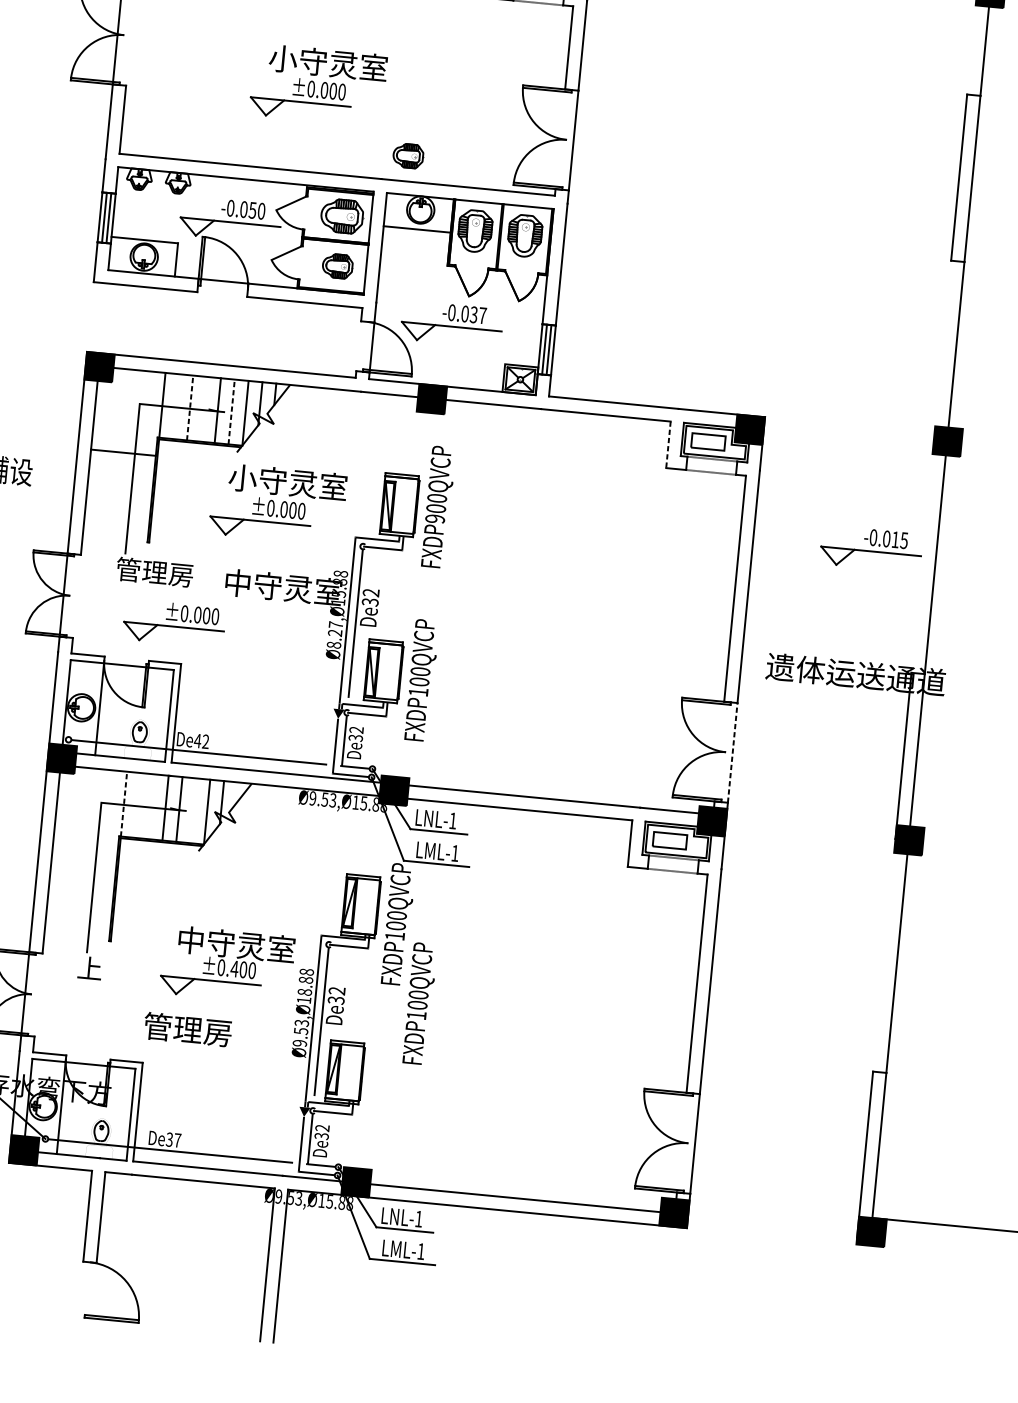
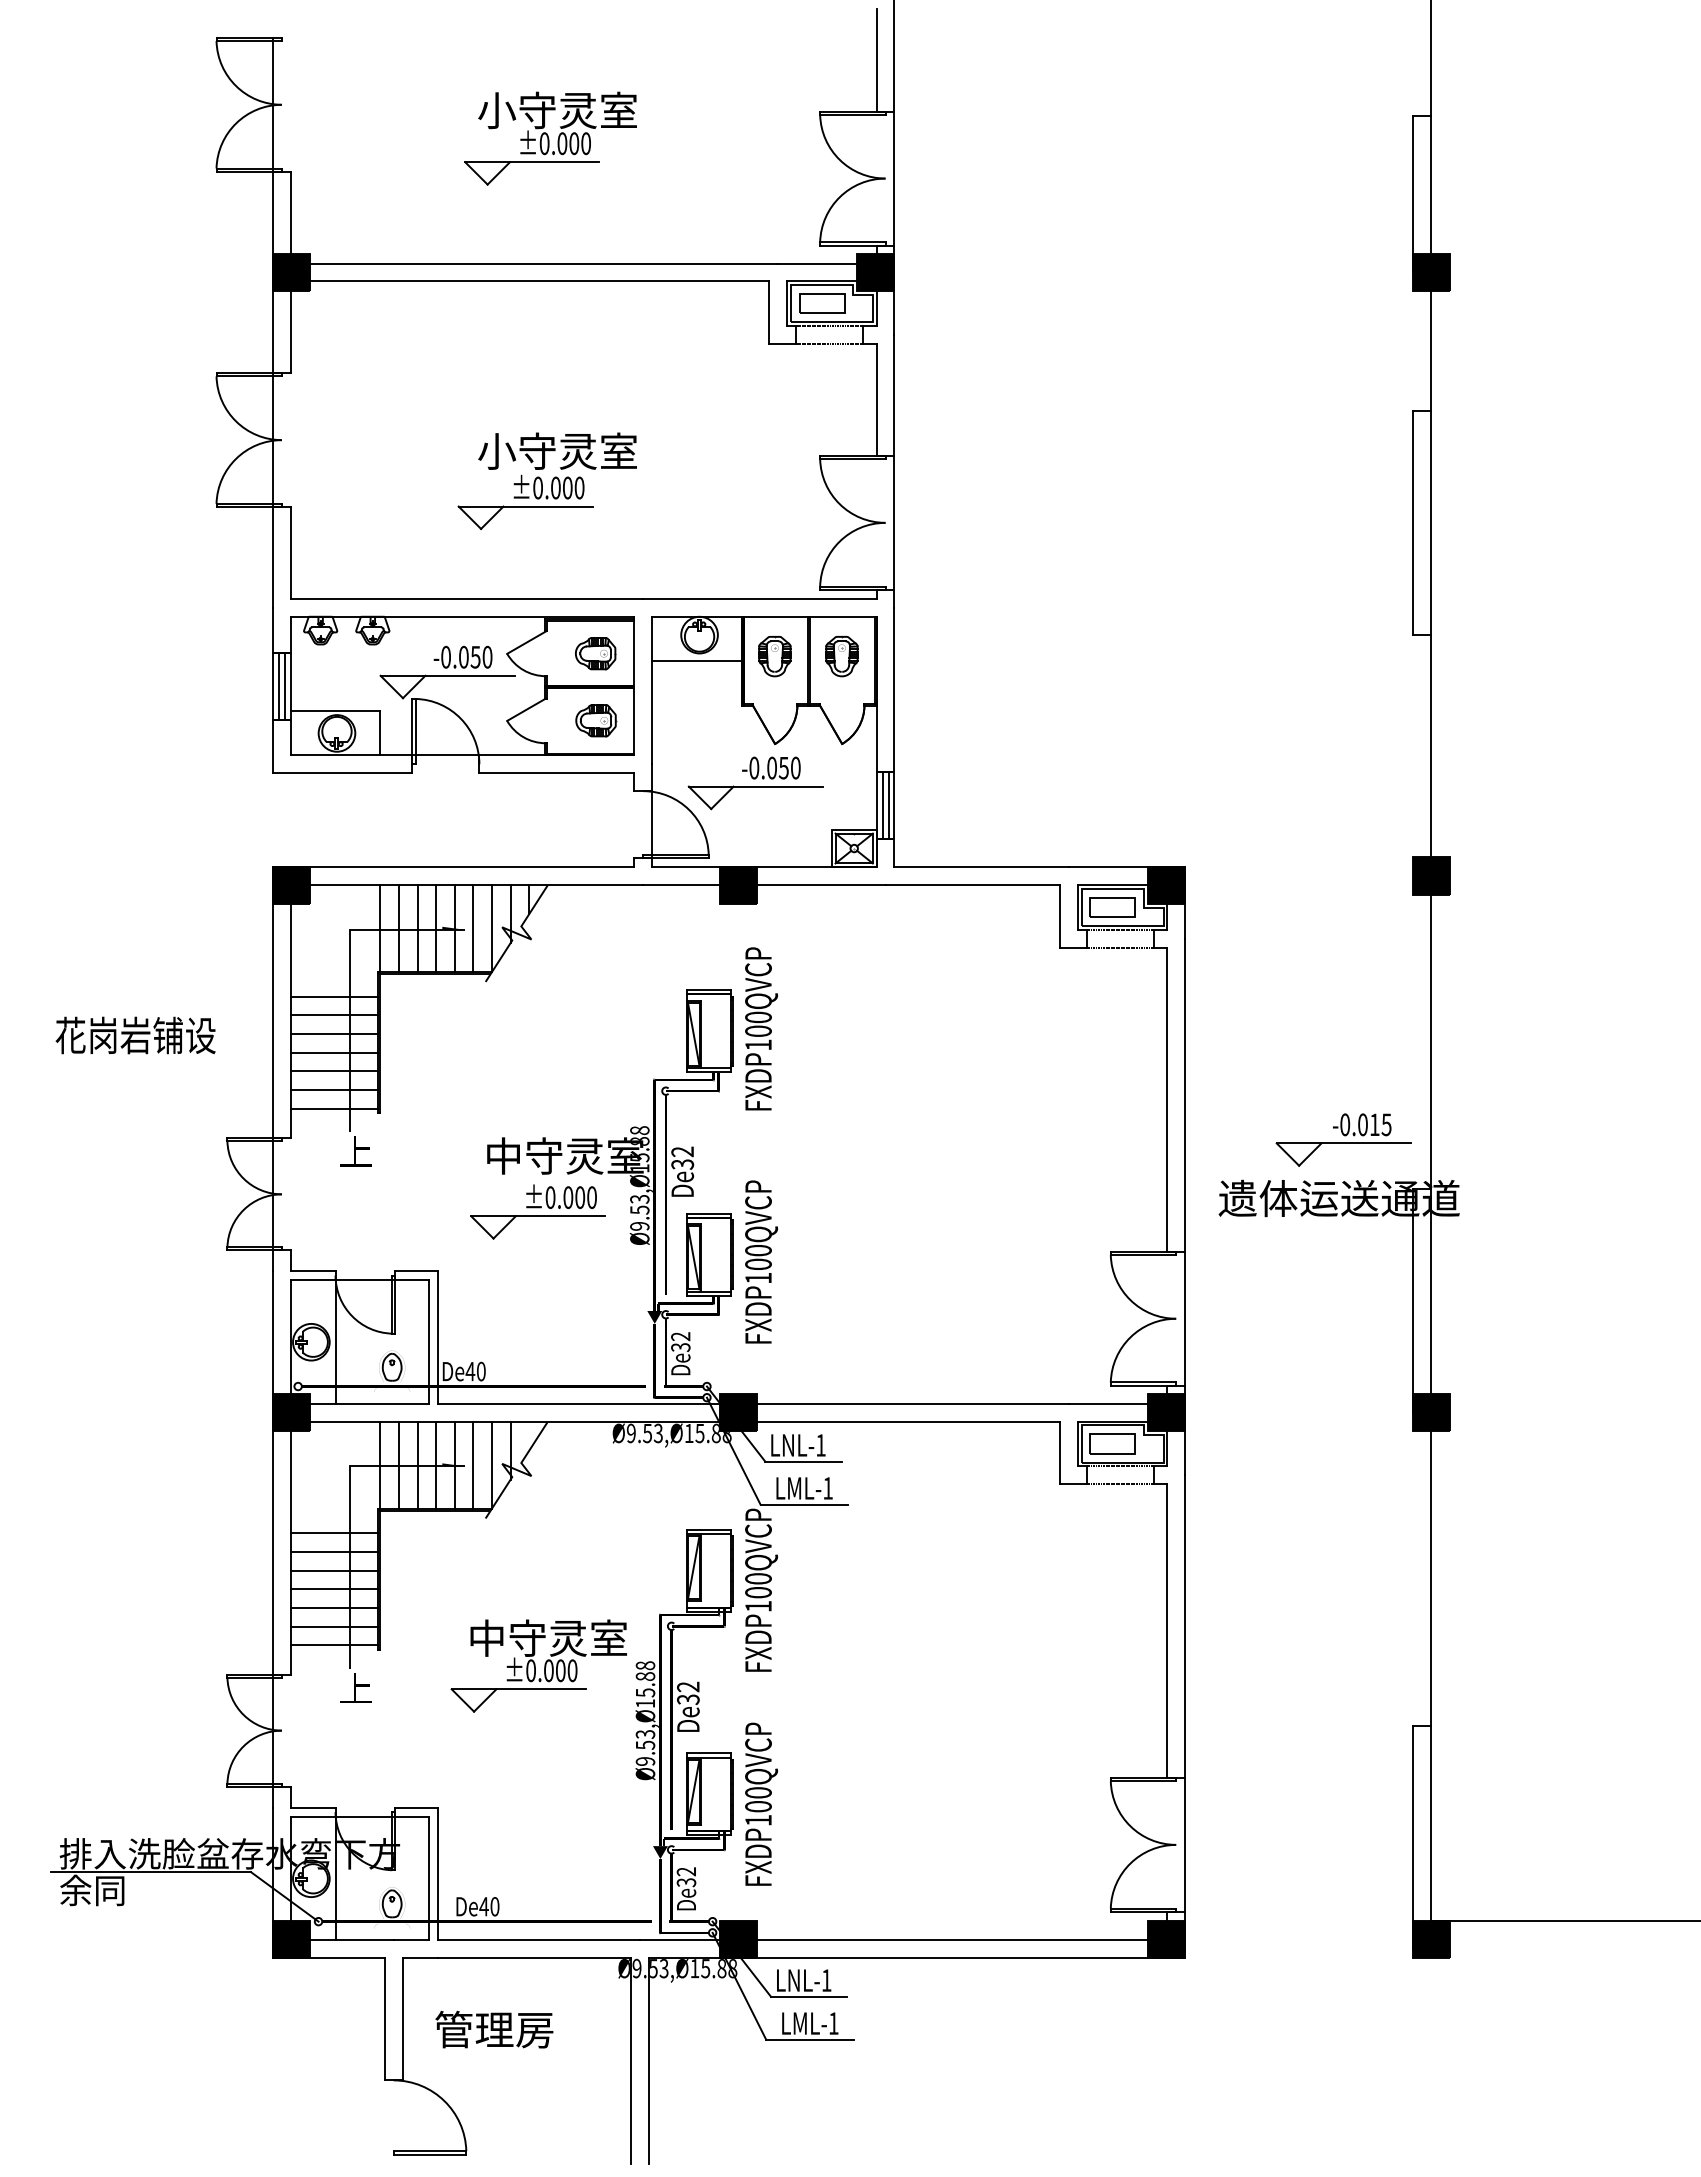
part: (408, 155) -> (676, 564), removed
part: (342, 216) -> (595, 653), size x0.71
part: (474, 231) -> (774, 656), size x0.71
part: (524, 236) -> (841, 656), size x0.71
text: (478, 314) -> (789, 767), -0.037 -> -0.050
line: (175, 406) -> (398, 928), added
line: (190, 407) -> (417, 928), dashed -> solid
line: (204, 409) -> (436, 928), added
line: (231, 411) -> (473, 928), dashed -> solid
line: (668, 444) -> (1059, 916), dashed -> solid
line: (122, 466) -> (334, 1015), added
line: (120, 480) -> (334, 1034), added
line: (119, 494) -> (334, 1052), added
part: (277, 504) -> (546, 1045), removed
line: (118, 508) -> (334, 1071), added
text: (435, 518) -> (758, 1044), FXDP900QVCP -> FXDP100QVCP
line: (116, 521) -> (334, 1089), added
line: (115, 535) -> (334, 1108), added
part: (871, 548) -> (1343, 1139), moved
text: (154, 571) -> (391, 1151), 管理房 -> 上
part: (173, 623) -> (537, 1211), moved
text: (334, 634) -> (639, 1212), Ø8.27,Ø15.88 -> Ø9.53,Ø15.88
text: (205, 741) -> (480, 1371), De42 -> De40
line: (733, 752) -> (1185, 1318), dashed -> solid
line: (124, 804) -> (380, 1465), dashed -> solid
line: (137, 804) -> (398, 1464), added
line: (151, 806) -> (417, 1464), added
line: (193, 810) -> (473, 1464), added
line: (85, 851) -> (334, 1533), added
line: (83, 865) -> (334, 1552), added
line: (82, 879) -> (334, 1570), added
line: (81, 893) -> (334, 1589), added
line: (79, 906) -> (334, 1607), added
line: (78, 920) -> (334, 1626), added
line: (77, 934) -> (334, 1645), added
text: (234, 968) -> (548, 1670), ±0.400 -> ±0.000
text: (304, 992) -> (645, 1692), Ø9.53,Ø18.88 -> Ø9.53,Ø15.88
text: (420, 1003) -> (761, 1803), moved
text: (188, 1029) -> (494, 2029), moved
text: (173, 1139) -> (489, 1906), De37 -> De40

